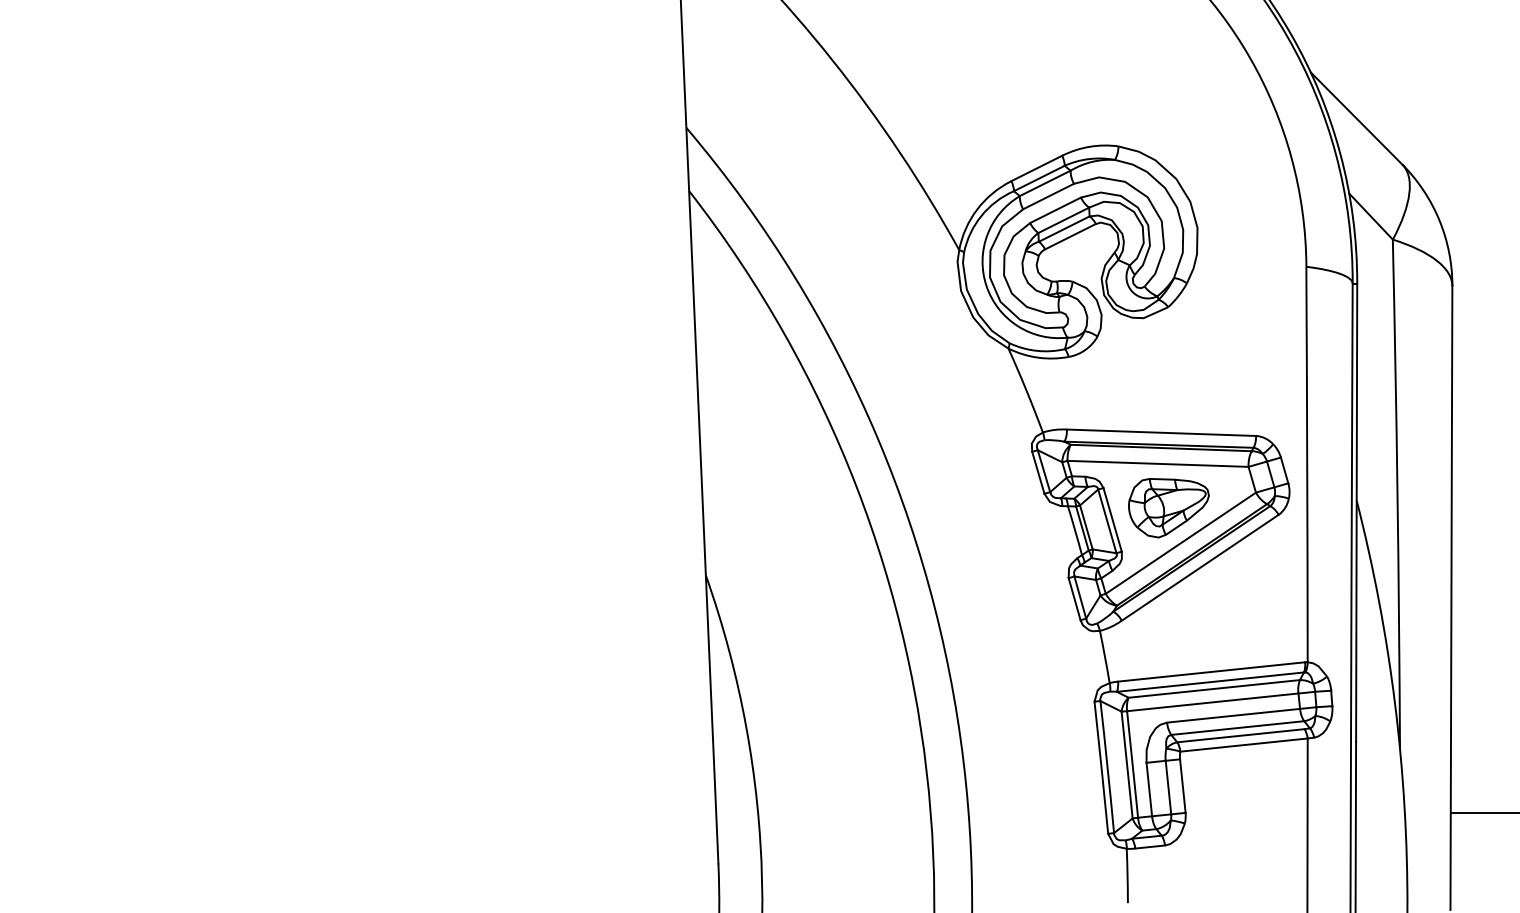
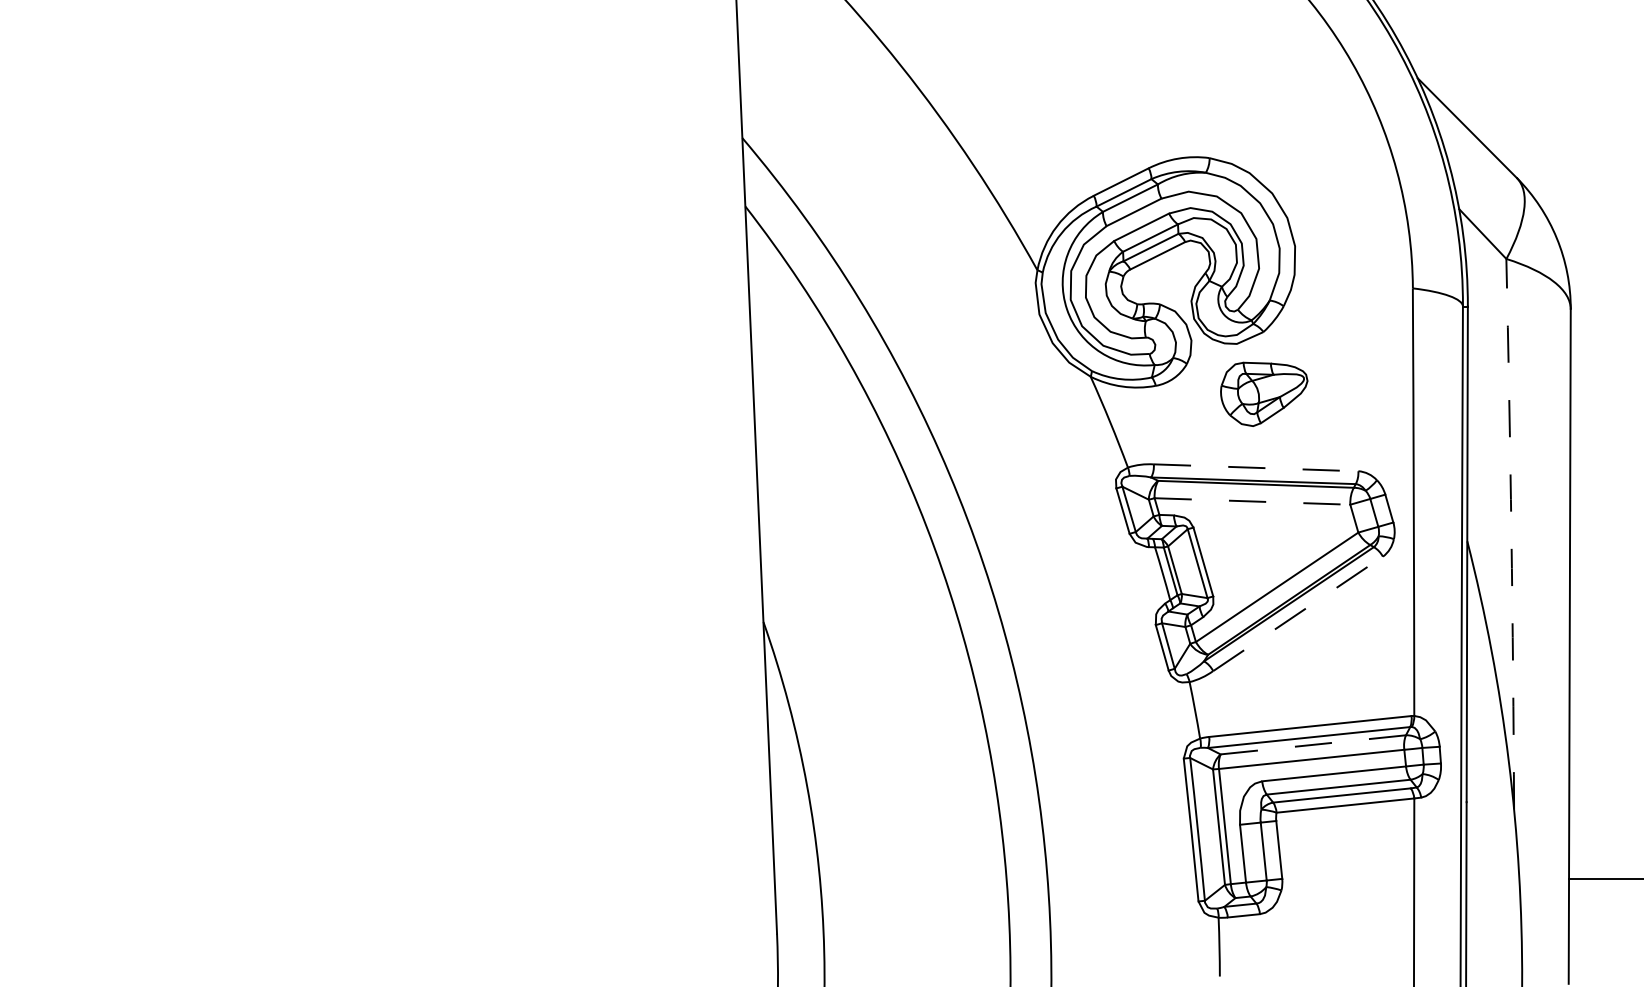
line: (1161, 432) -> (1256, 467), solid -> dashed
line: (1158, 463) -> (1252, 501), solid -> dashed
arc: (1397, 494) -> (1511, 534), solid -> dashed
part: (1169, 507) -> (1264, 393), moved
line: (1200, 567) -> (1298, 613), solid -> dashed
line: (1213, 688) -> (1312, 744), solid -> dashed

